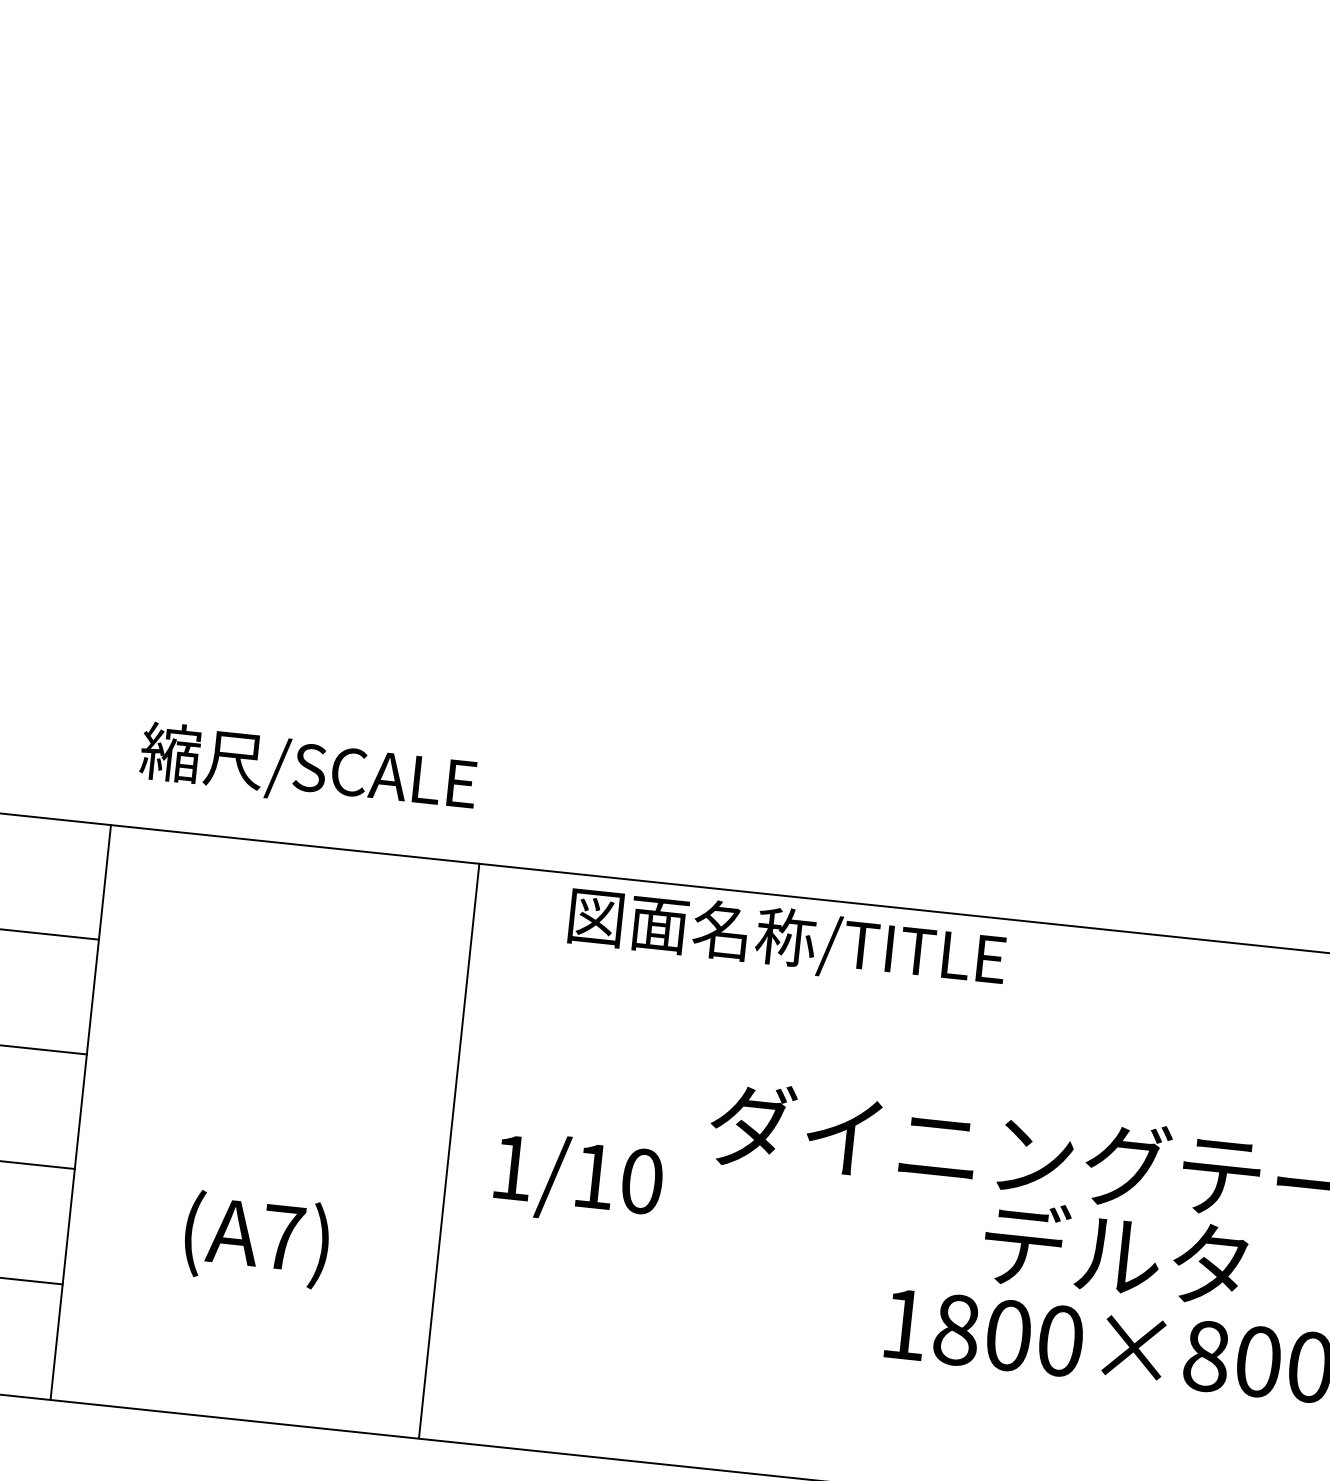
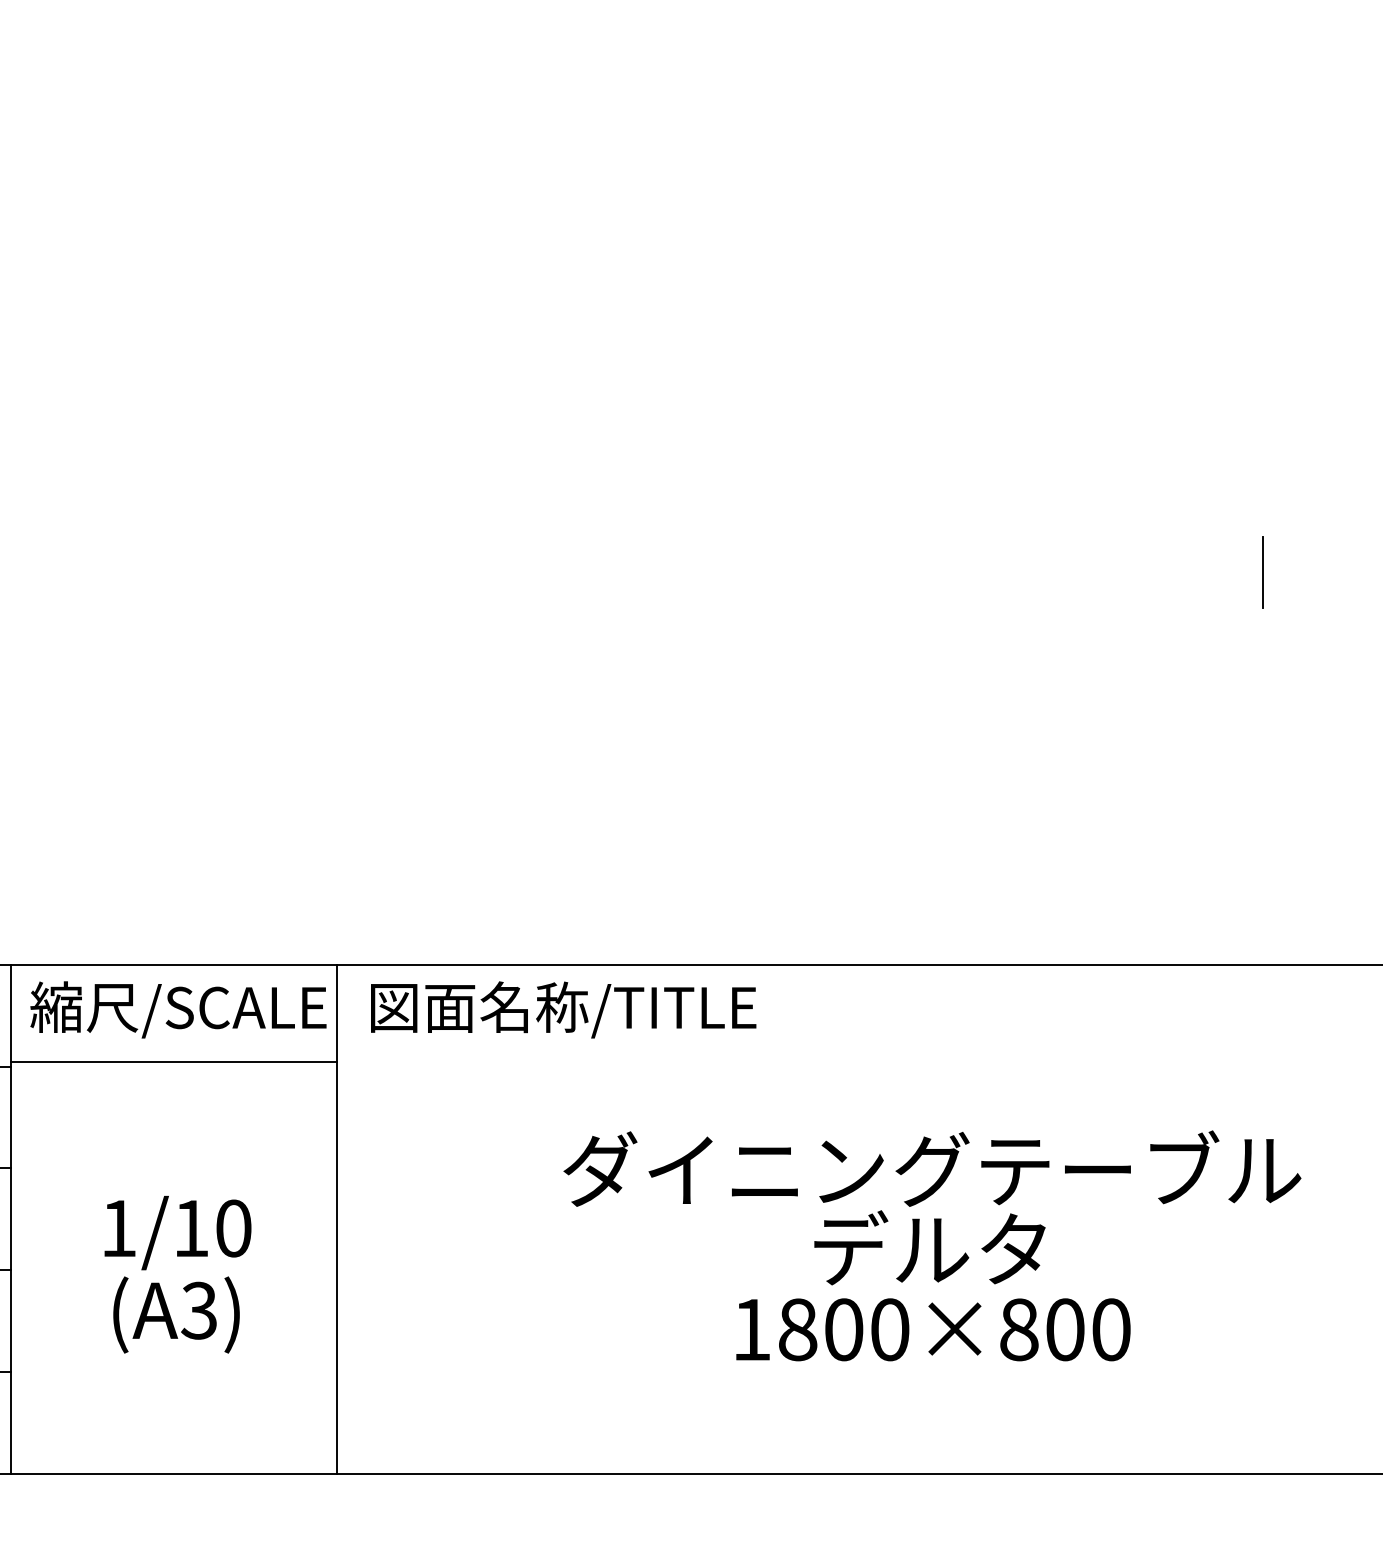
text: (308, 769) -> (178, 1009), moved
text: (787, 939) -> (563, 1009), moved
line: (283, 953) -> (173, 1061), added
text: (578, 1180) -> (177, 1233), moved
text: (283, 1237) -> (199, 1310), (A7) -> (A3)

